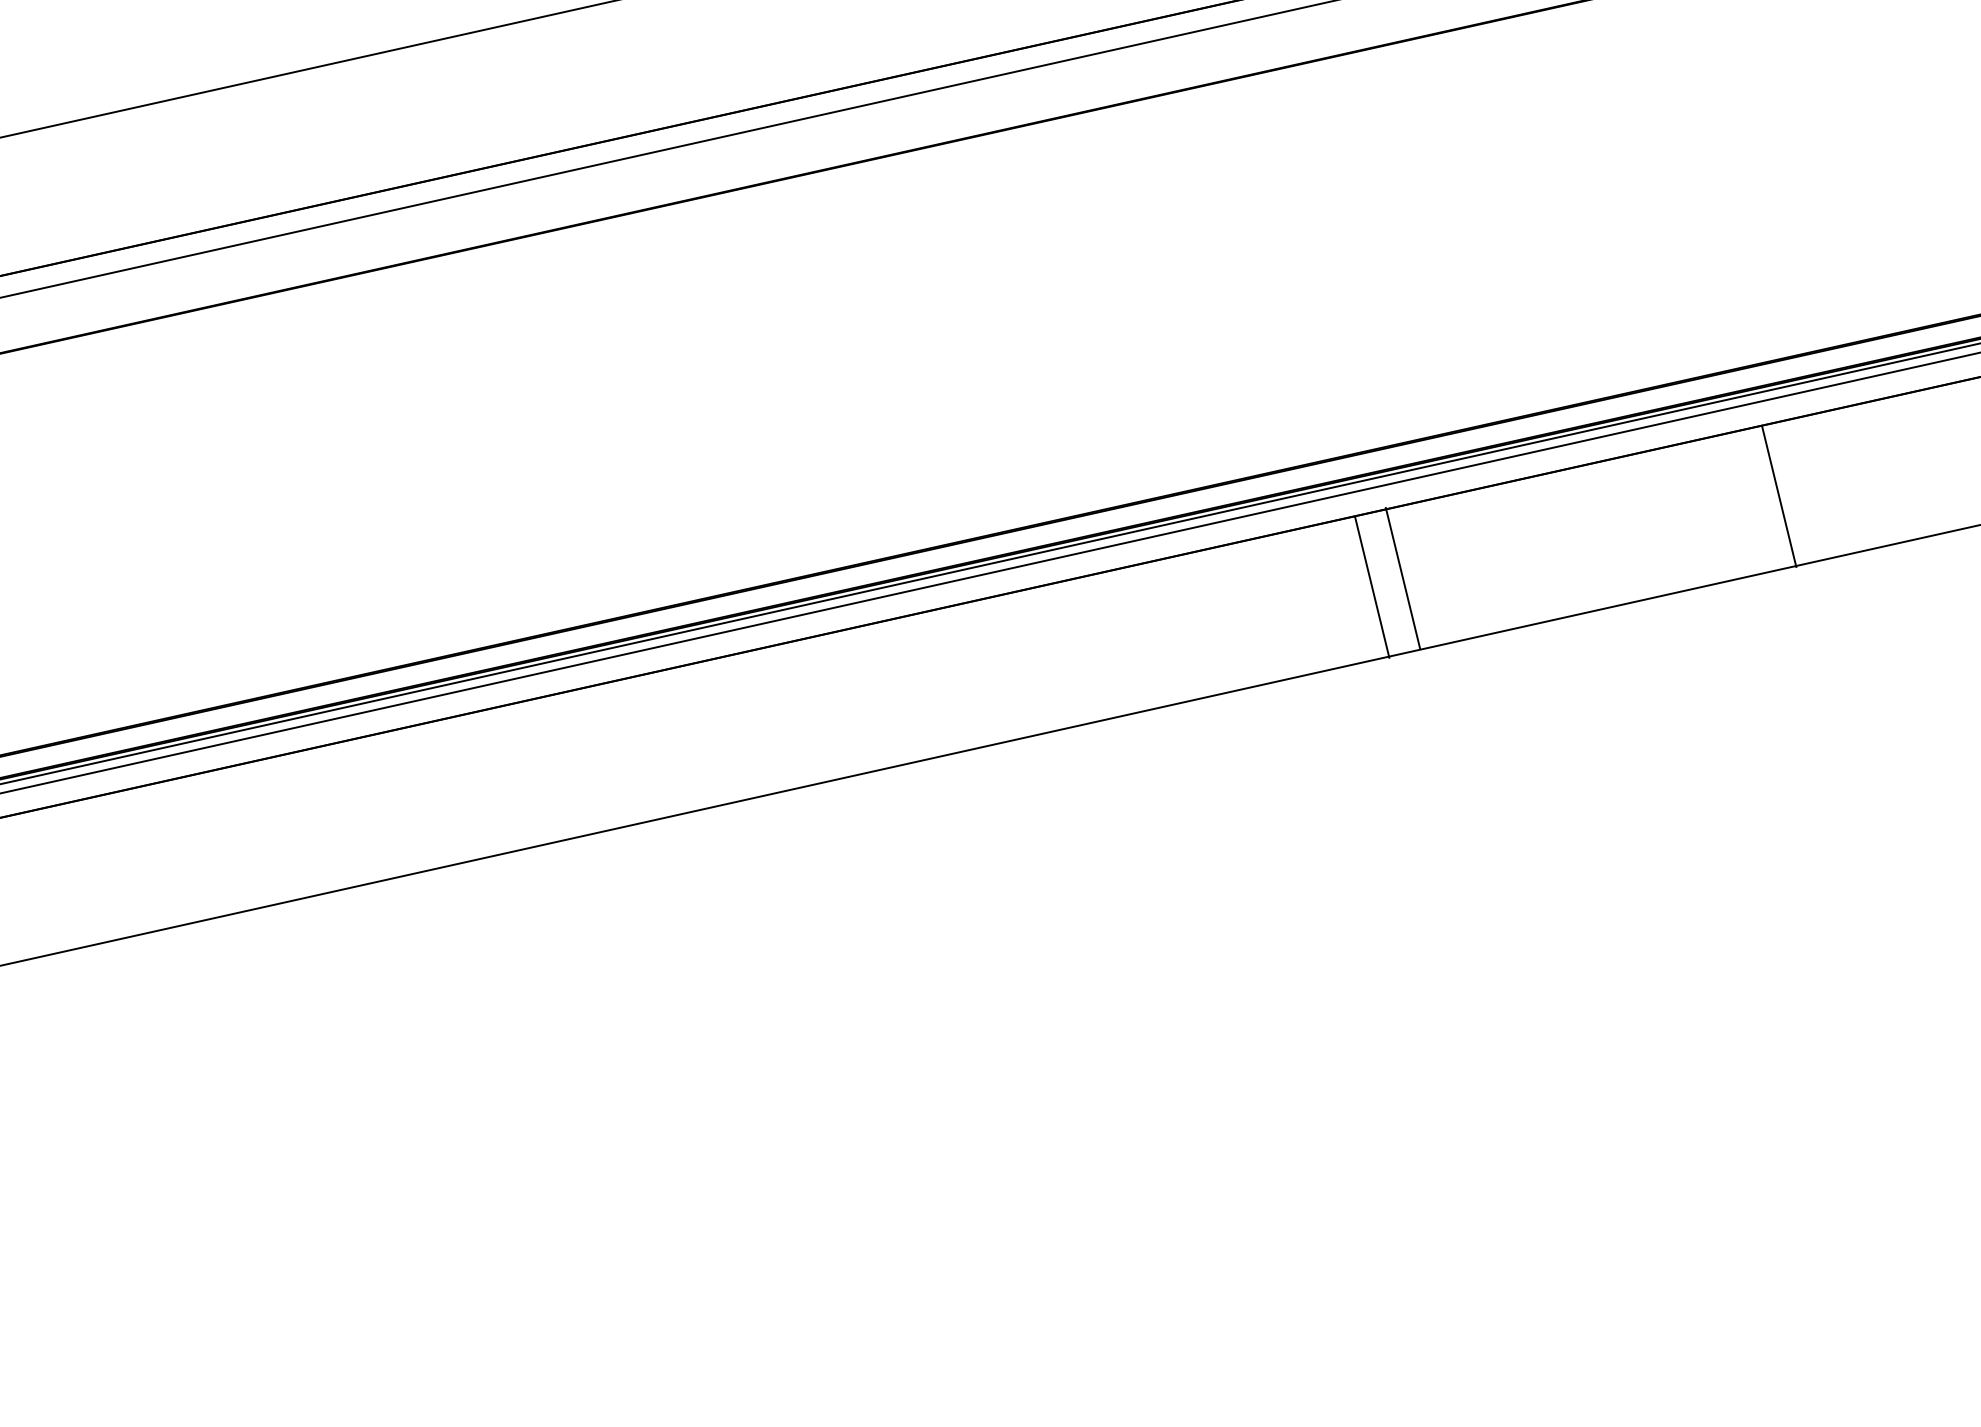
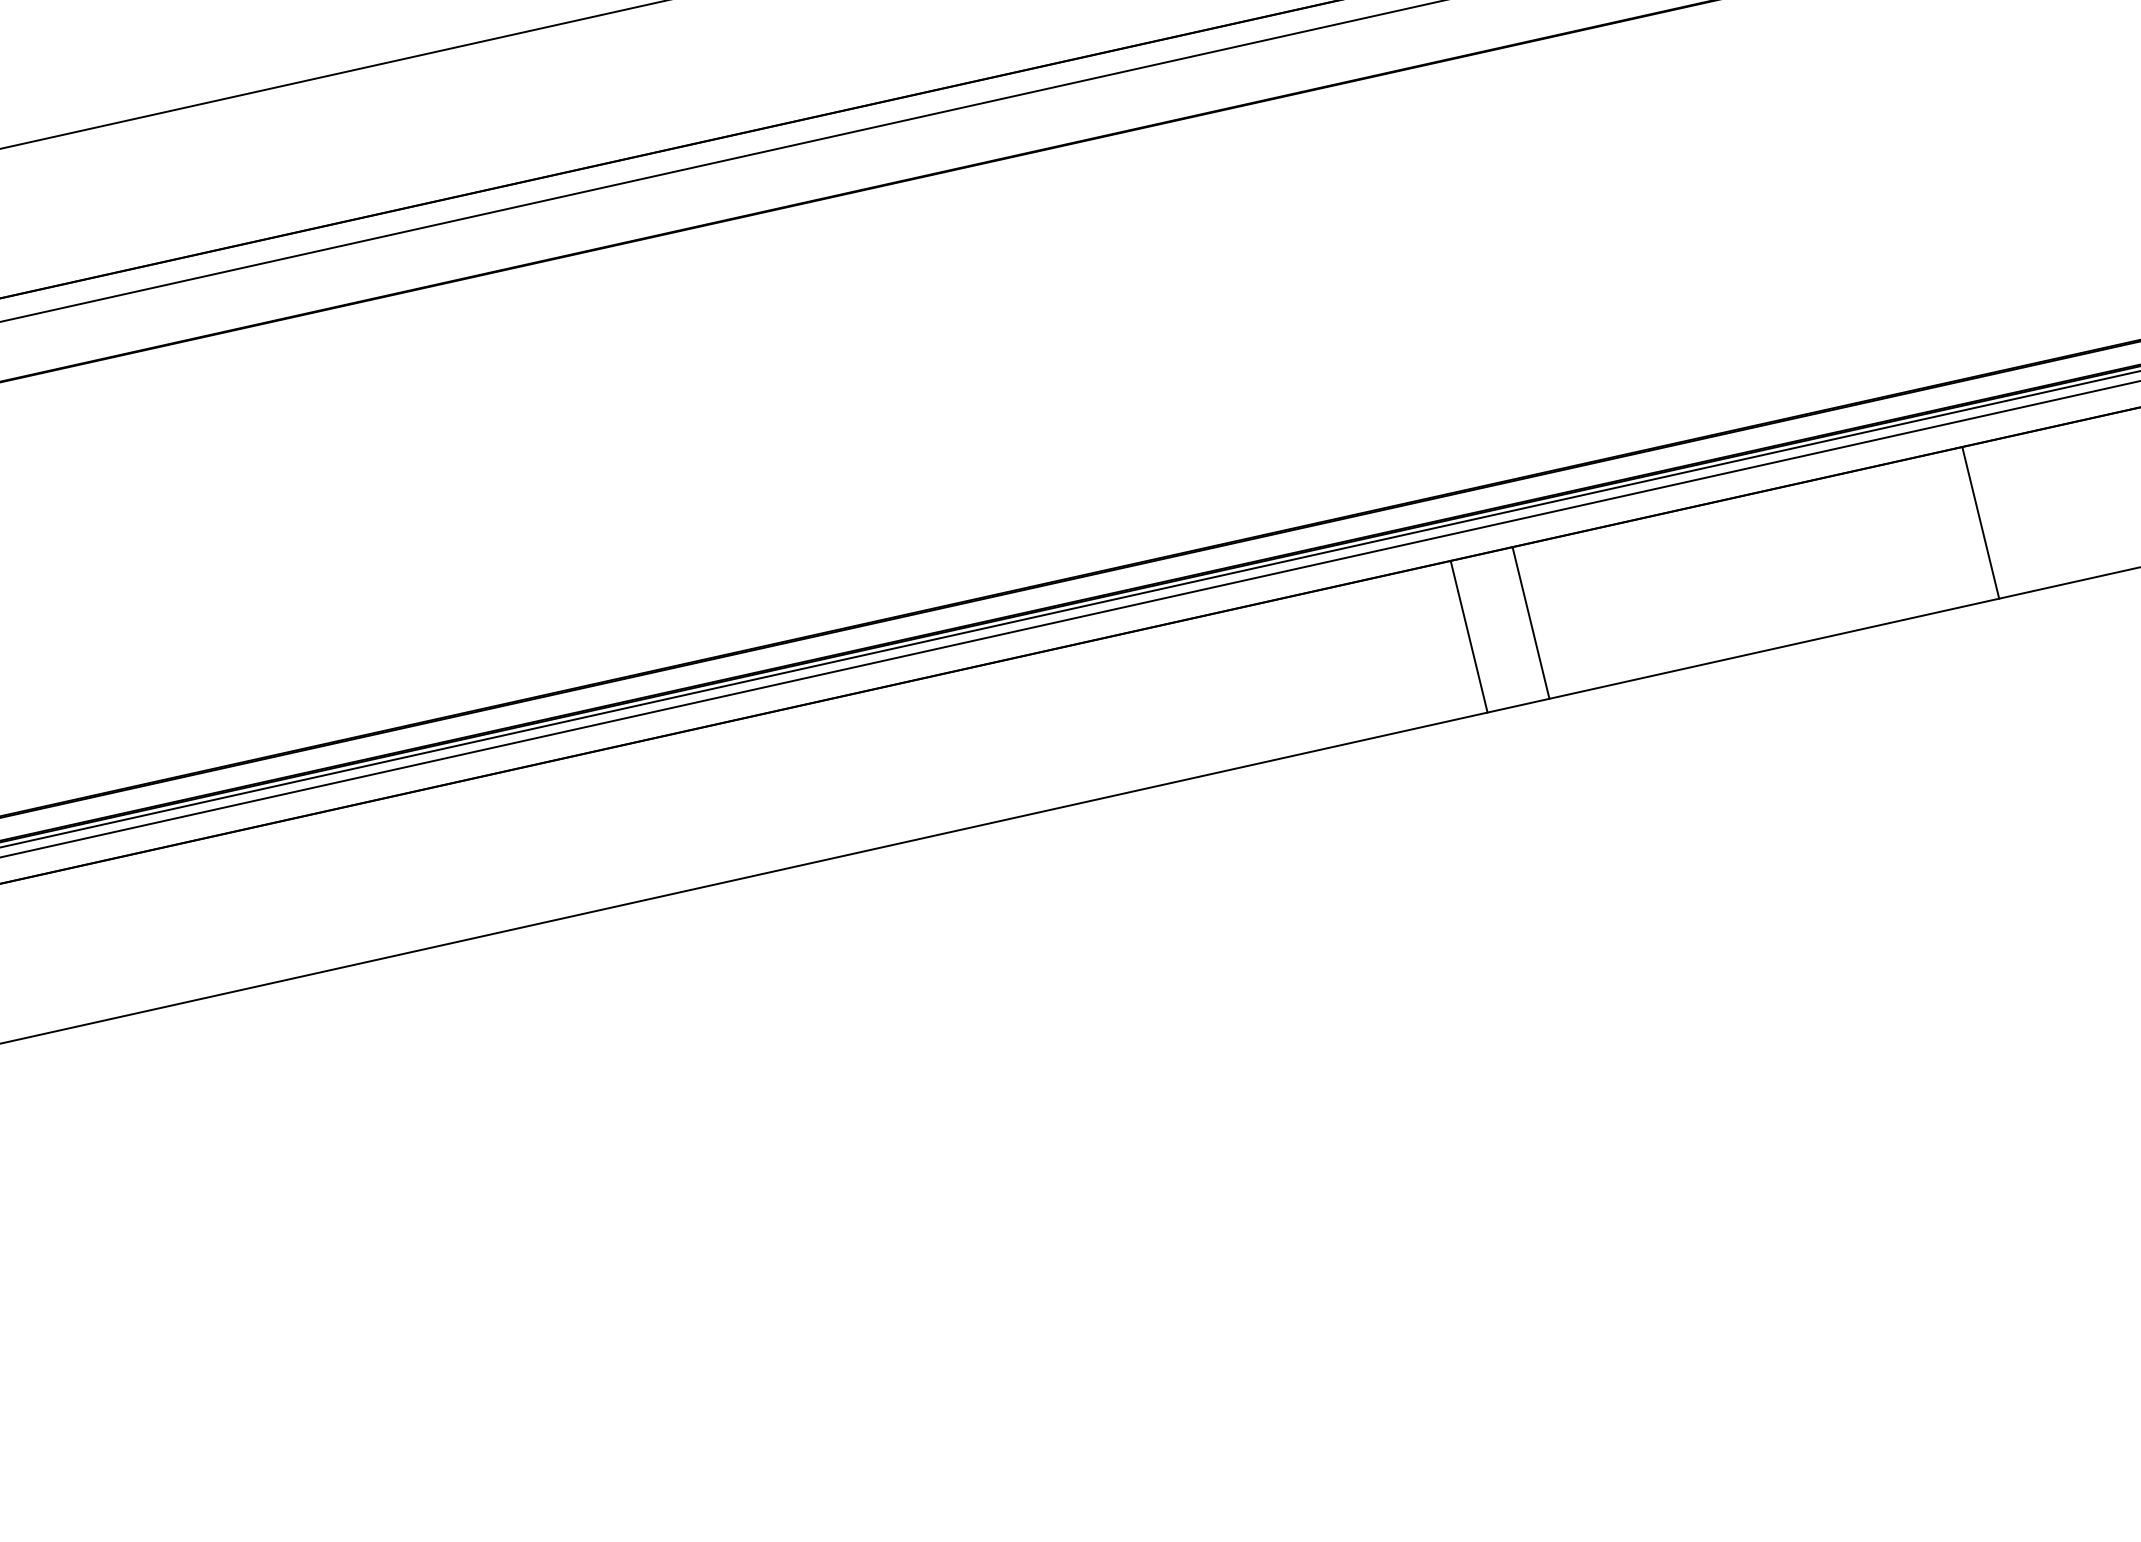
line: (1779, 496) -> (1980, 522), moved
line: (1402, 577) -> (1468, 636), moved
line: (1371, 587) -> (1530, 622), moved

